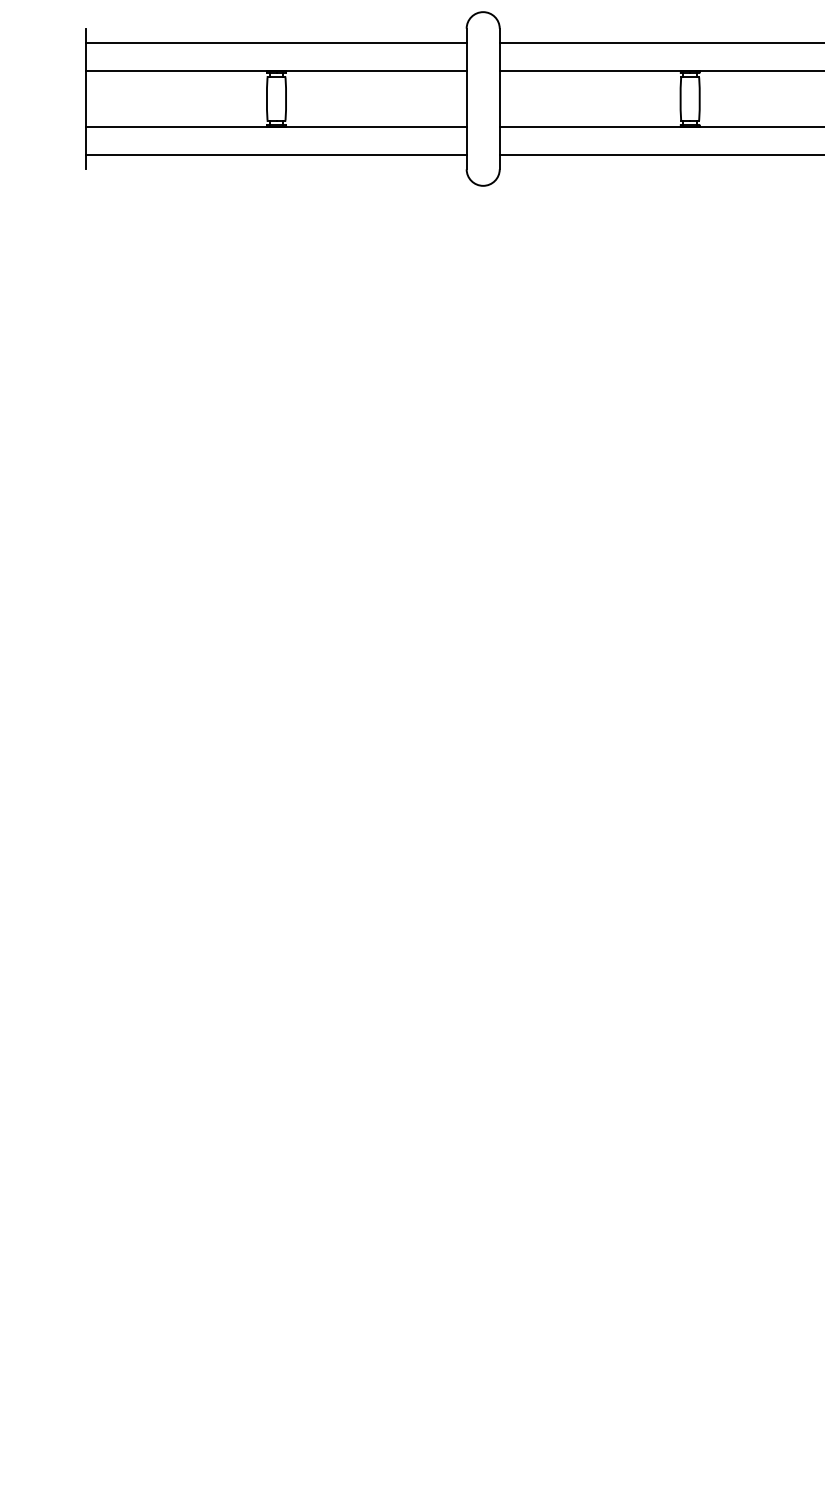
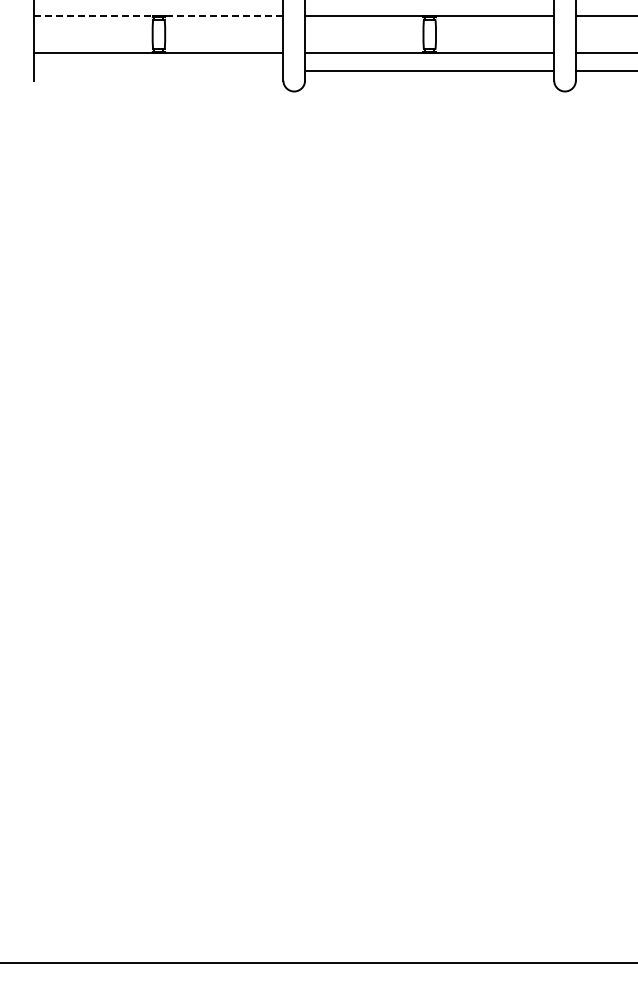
line: (275, 71) -> (158, 16), solid -> dashed
line: (275, 155) -> (158, 71), removed

